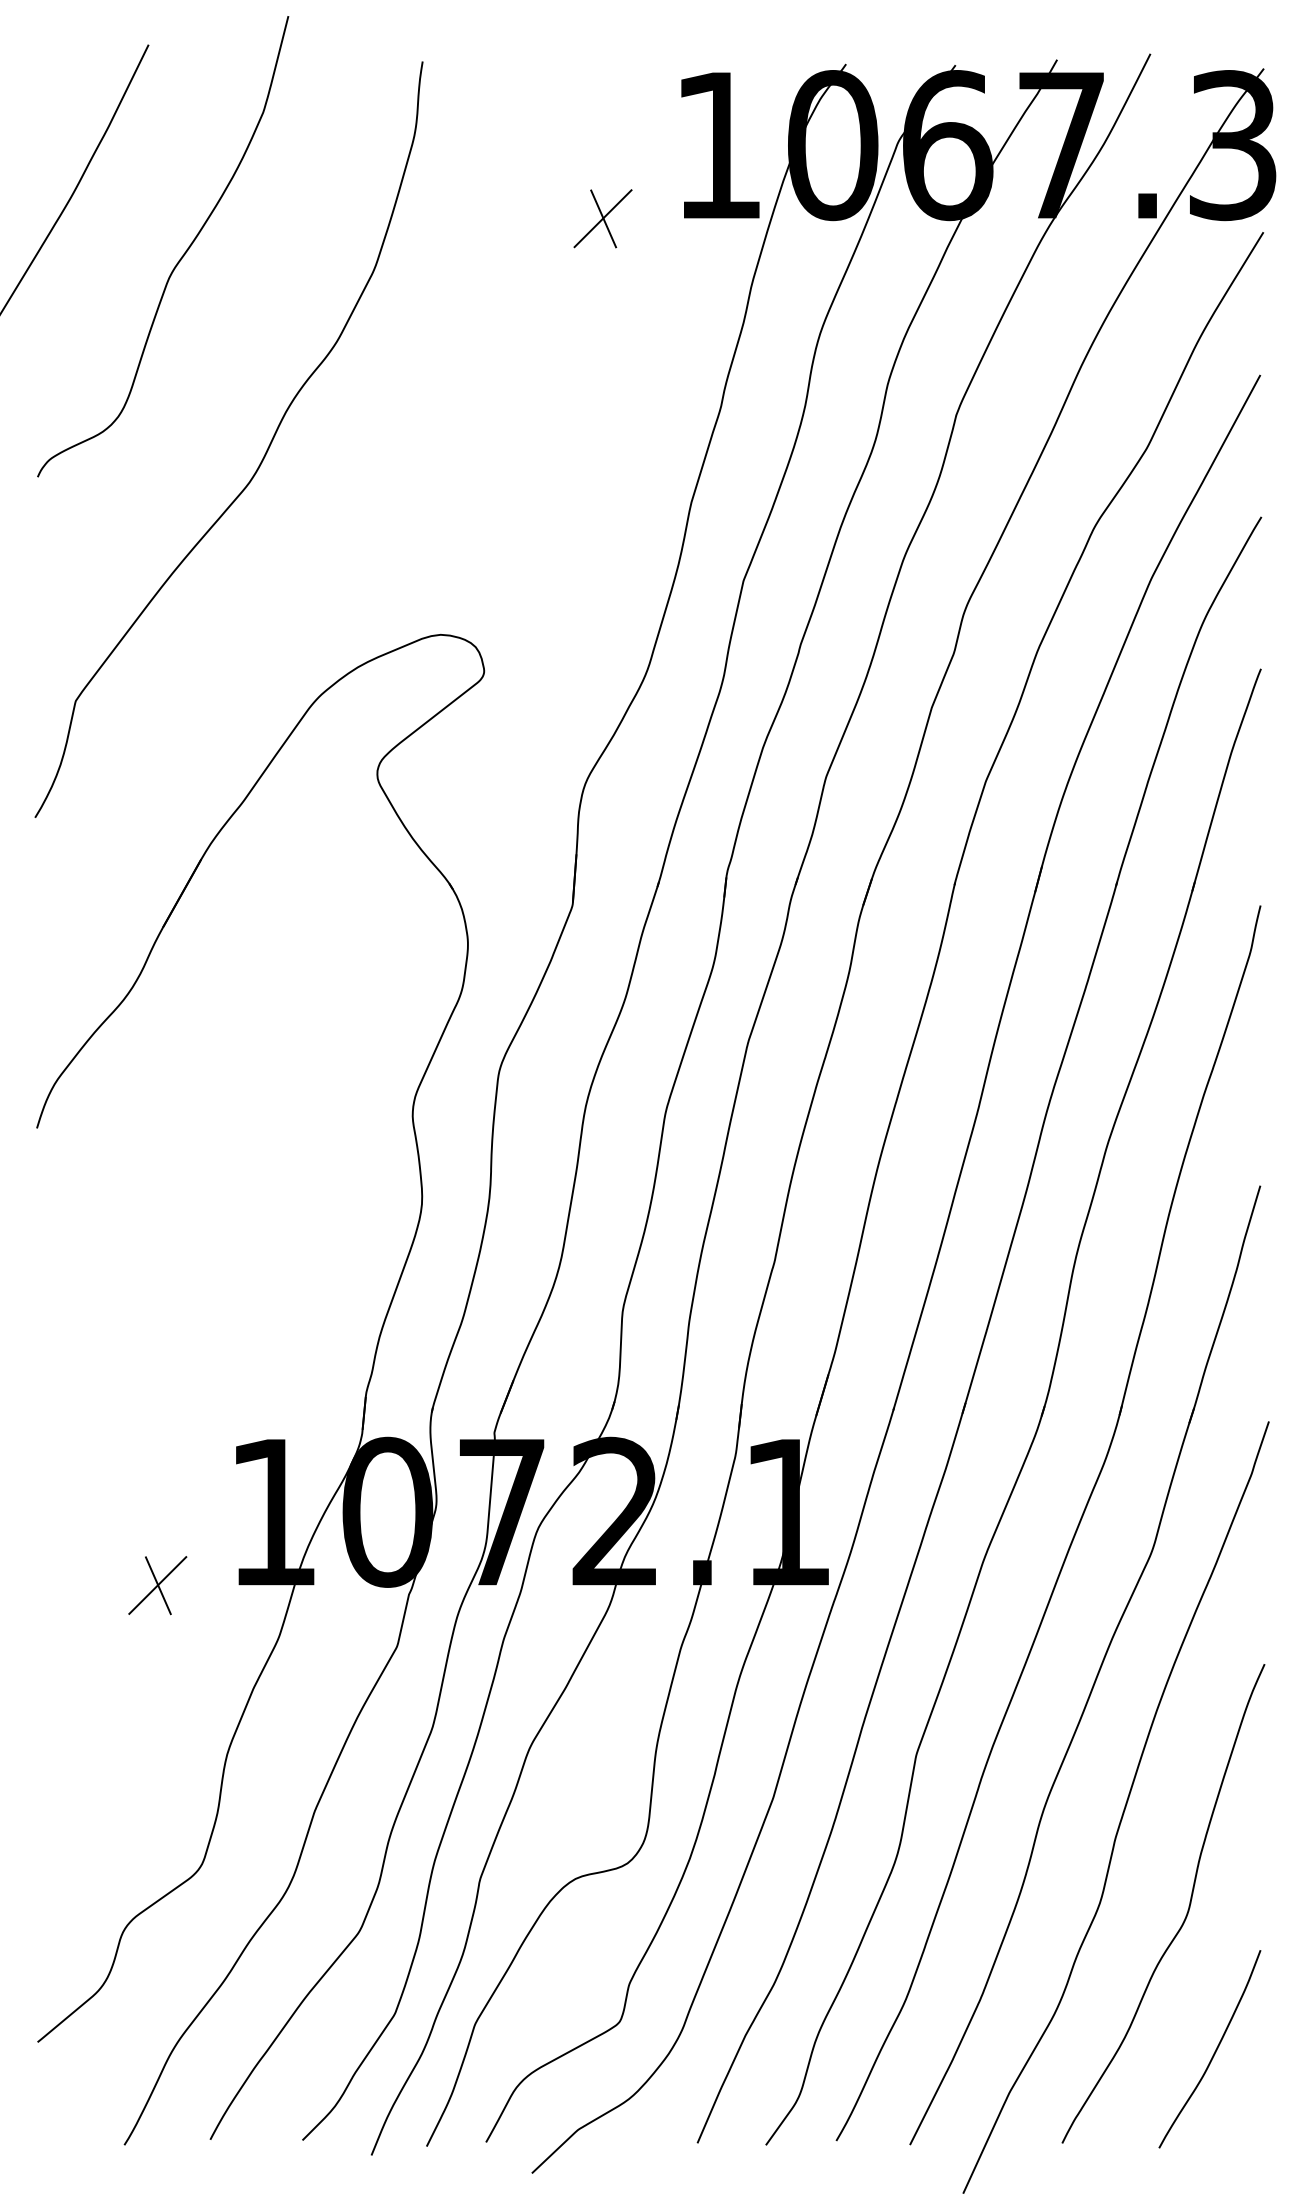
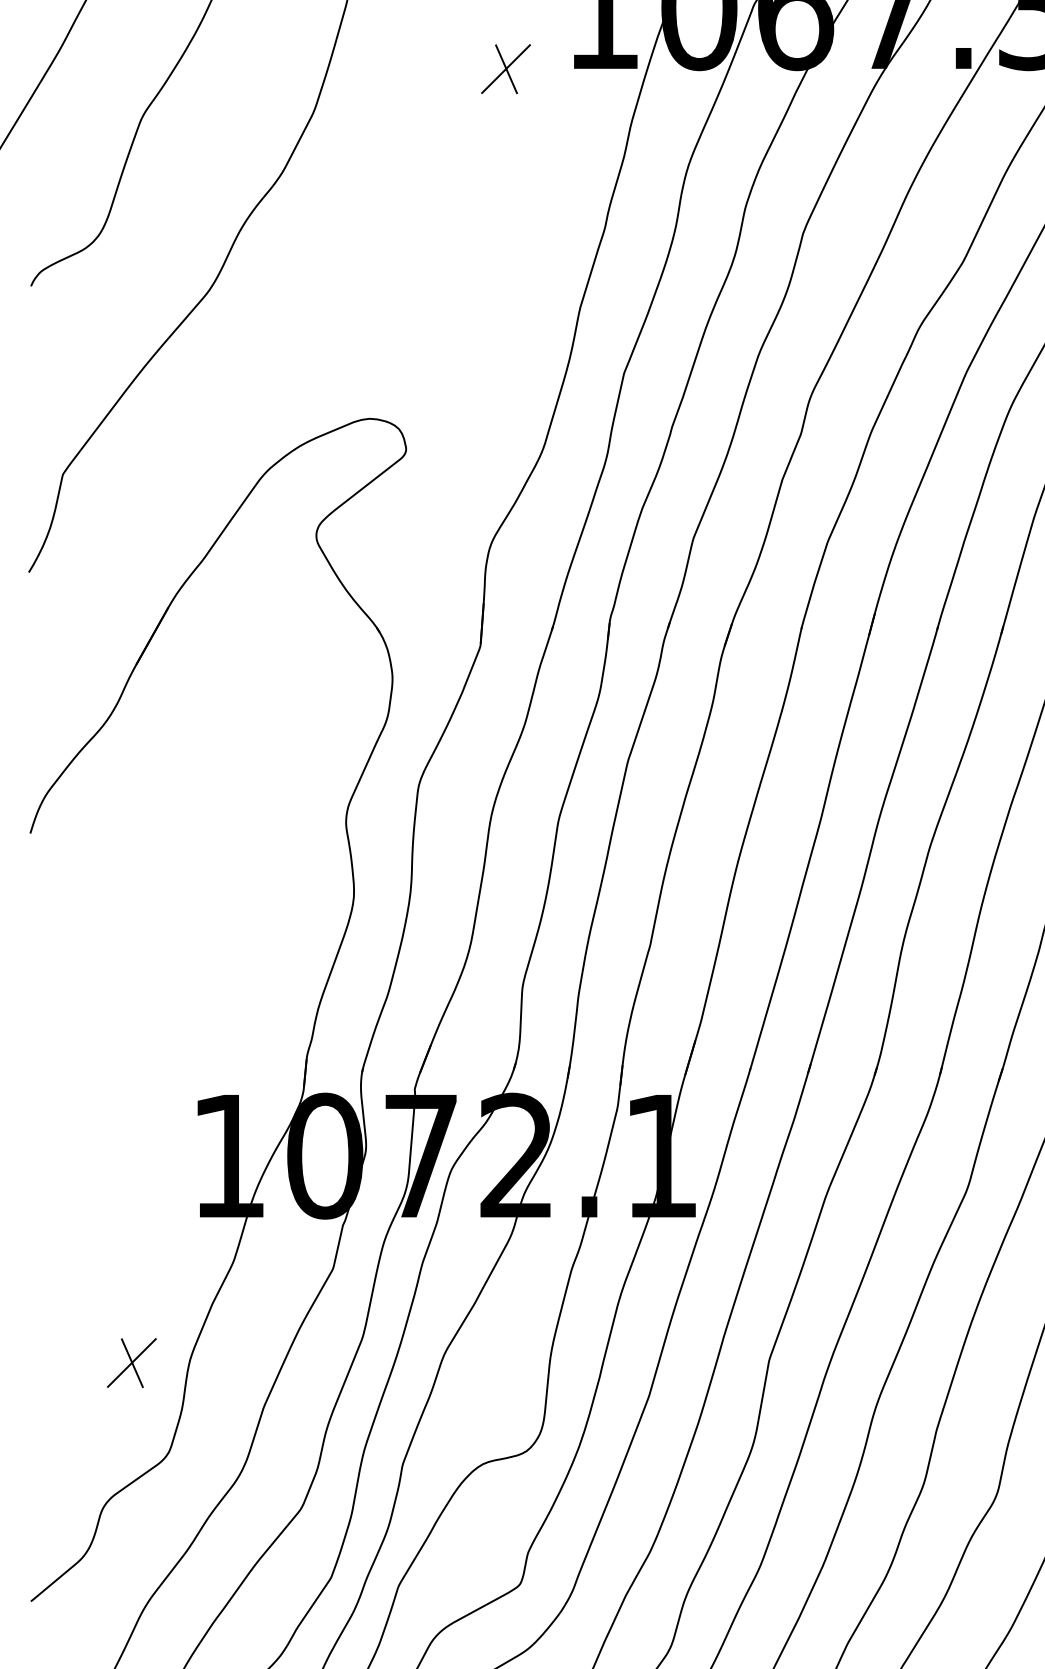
part: (157, 1585) -> (131, 1363), moved

